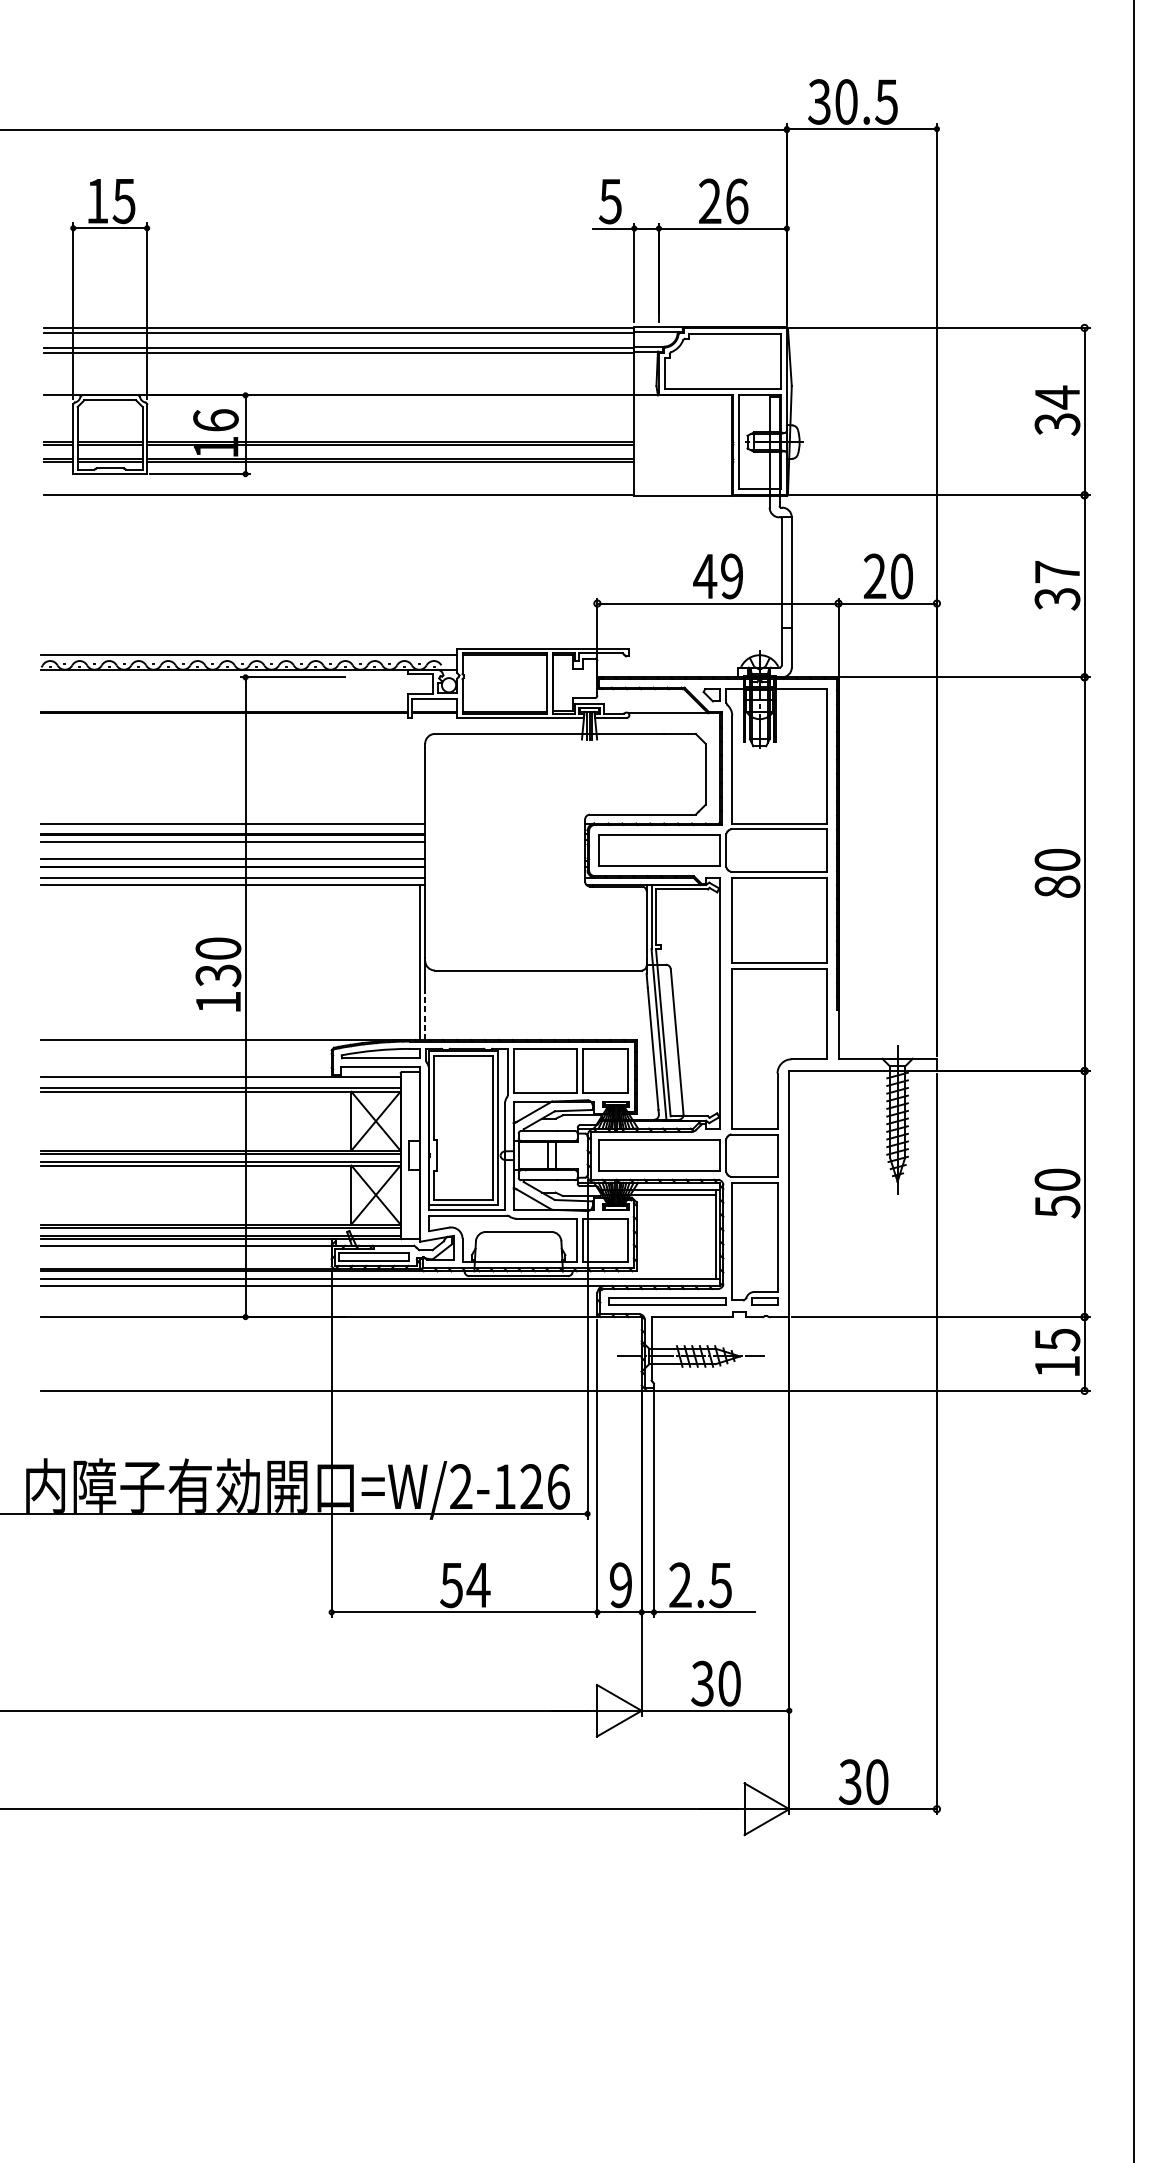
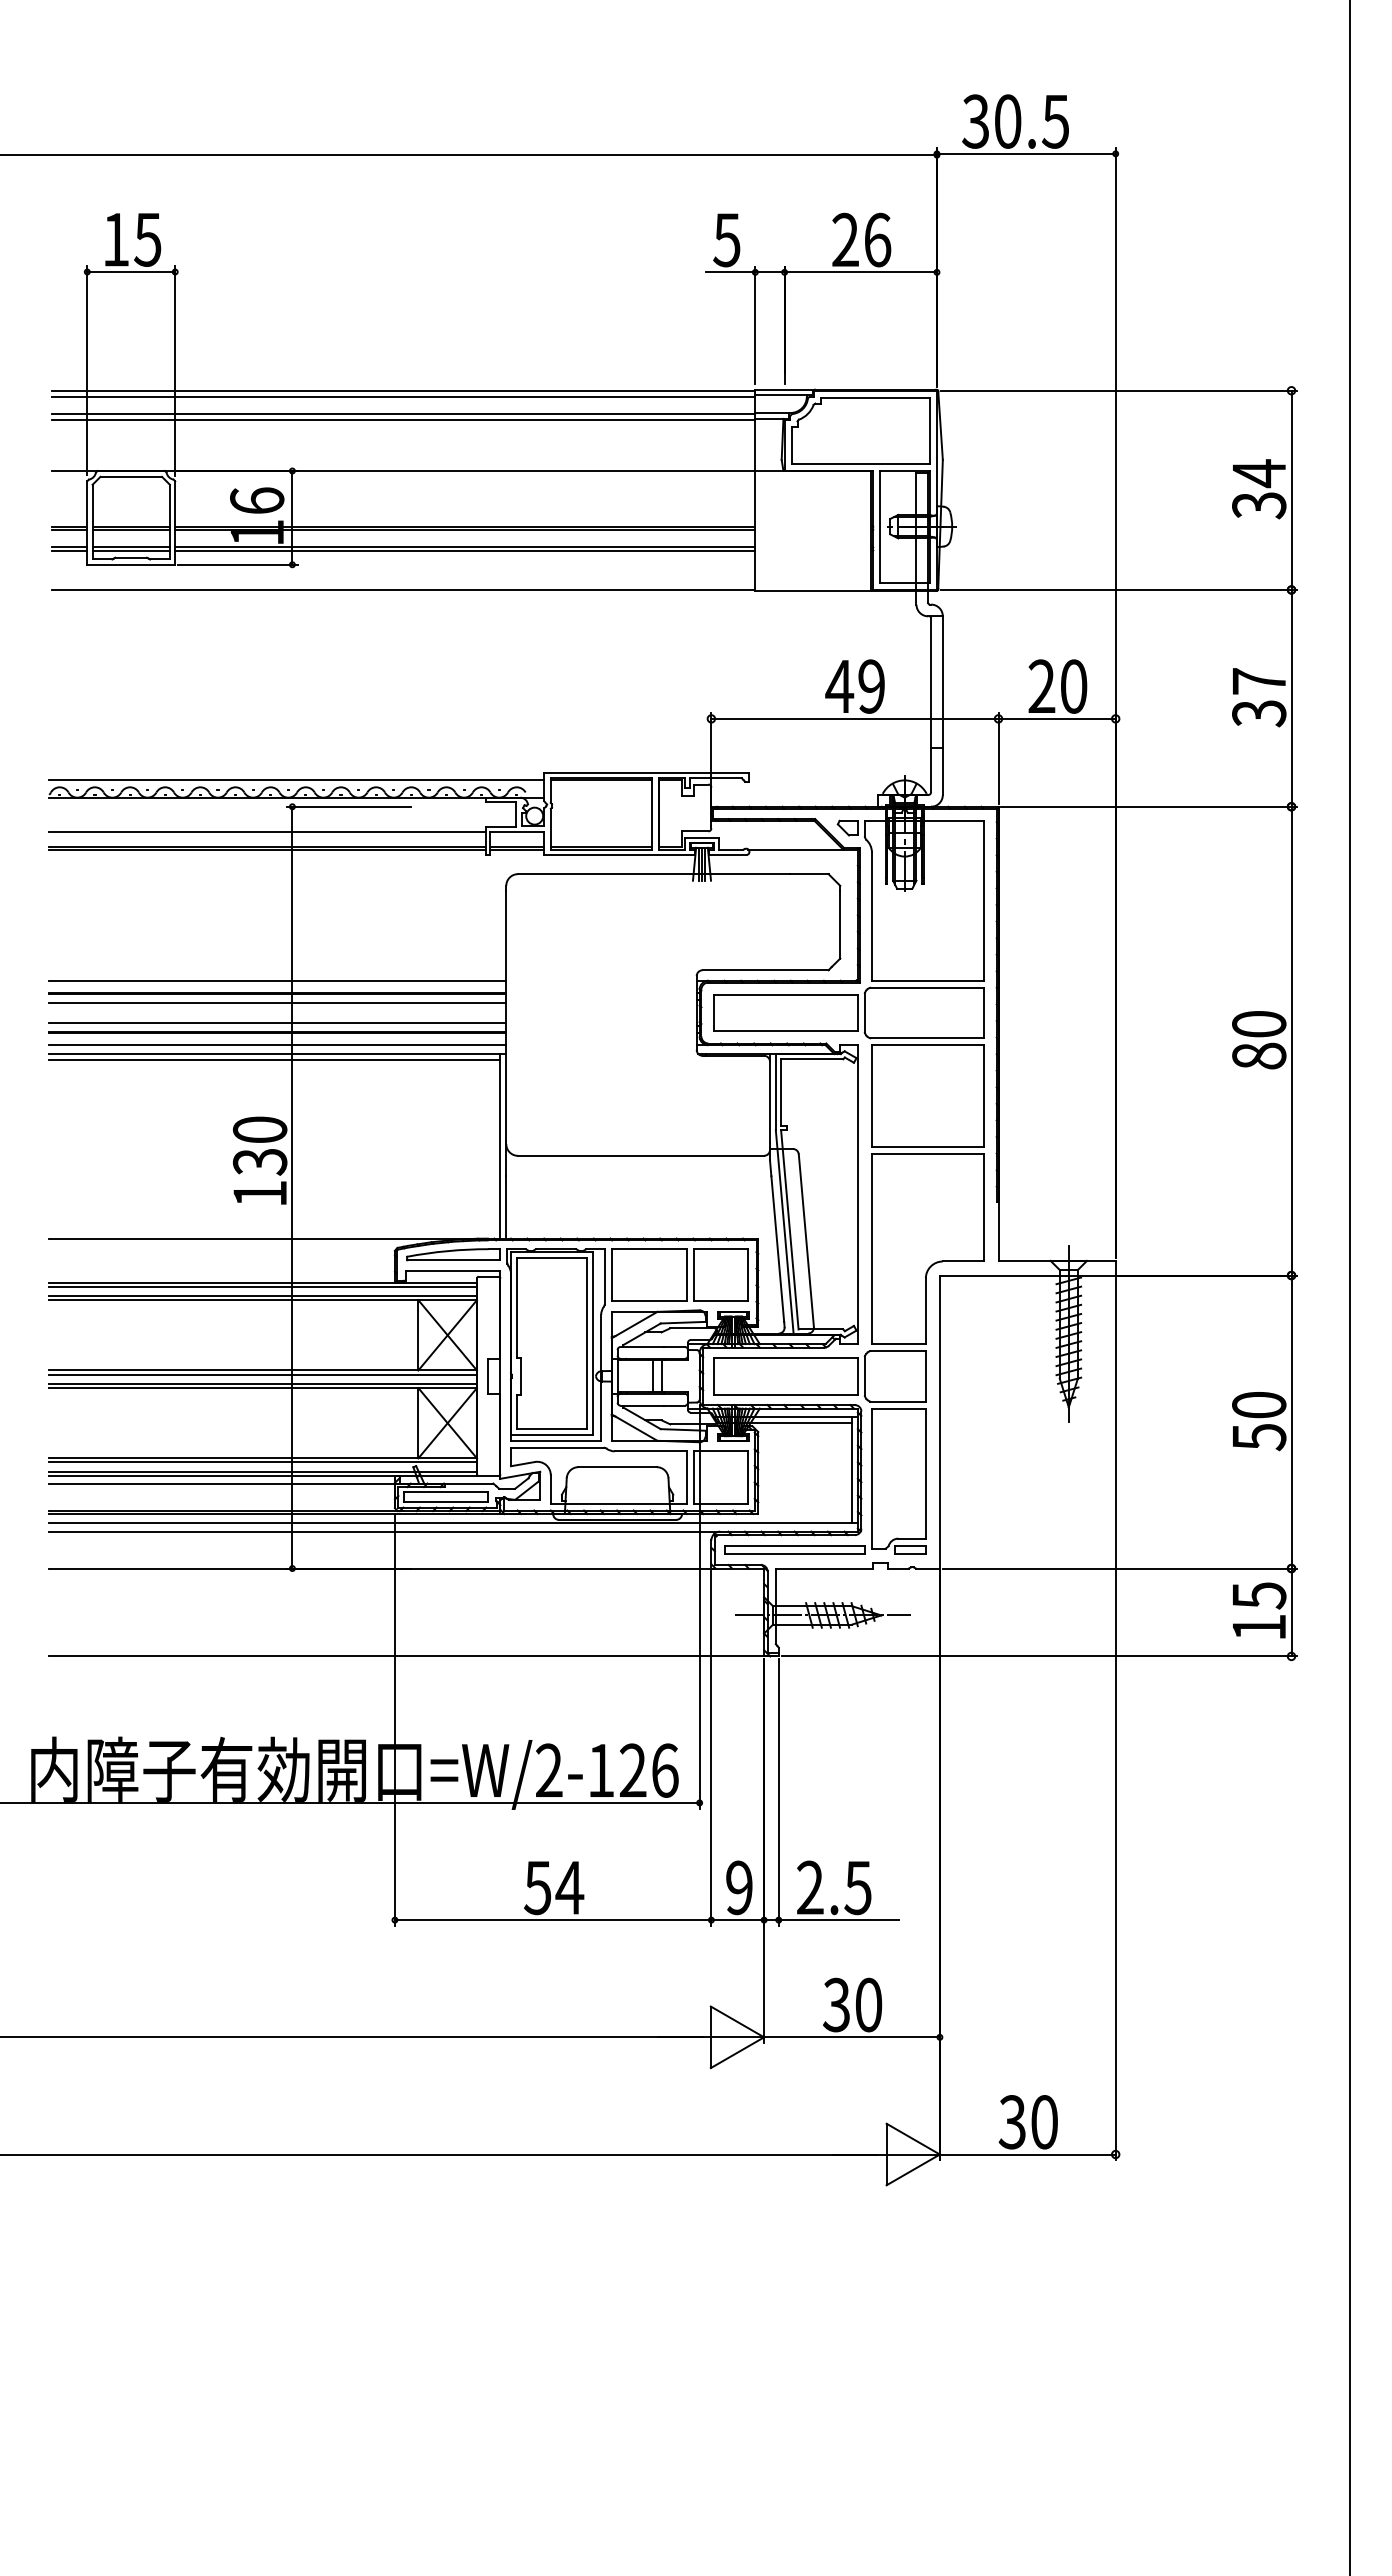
line: (224, 698) -> (267, 832), added
line: (230, 889) -> (274, 1059), added
line: (425, 1013) -> (506, 1206), dashed -> solid
line: (220, 1080) -> (262, 1286), added

